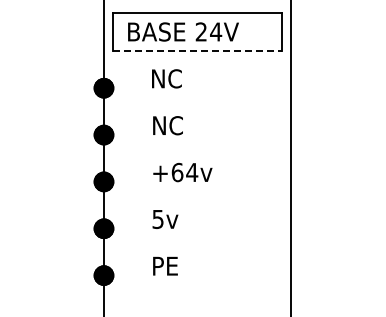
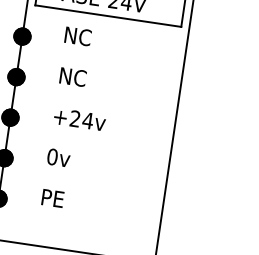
line: (198, 50) -> (109, 16), dashed -> solid
text: (177, 172) -> (75, 118), +64v -> +24v
text: (157, 219) -> (51, 157), 5v -> 0v

